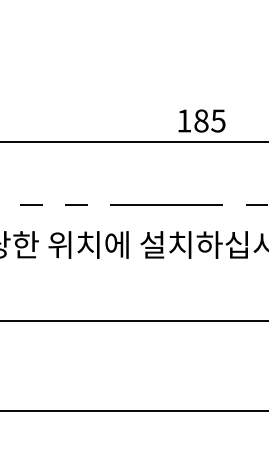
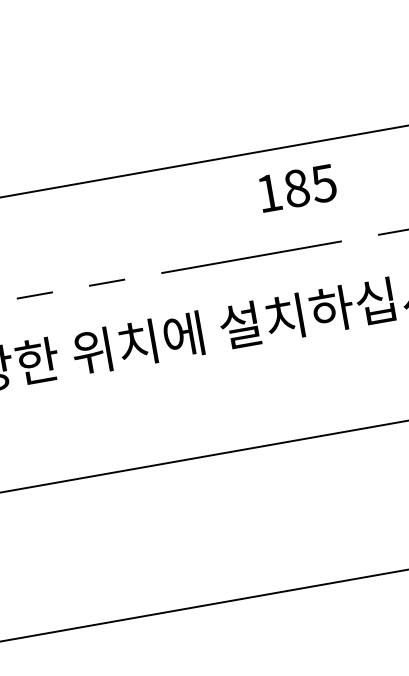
text: (201, 120) -> (296, 187), moved

